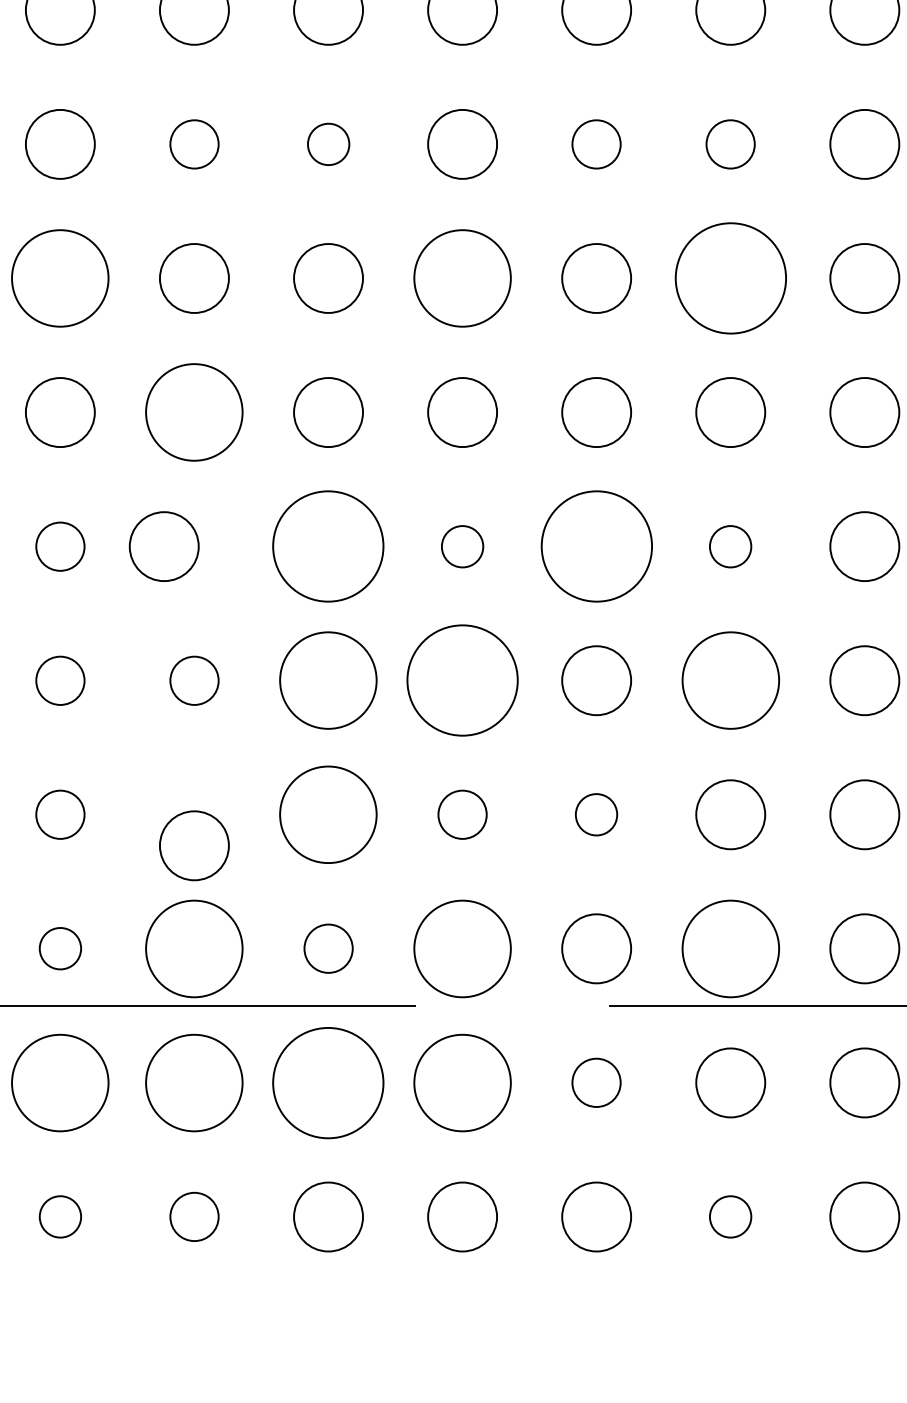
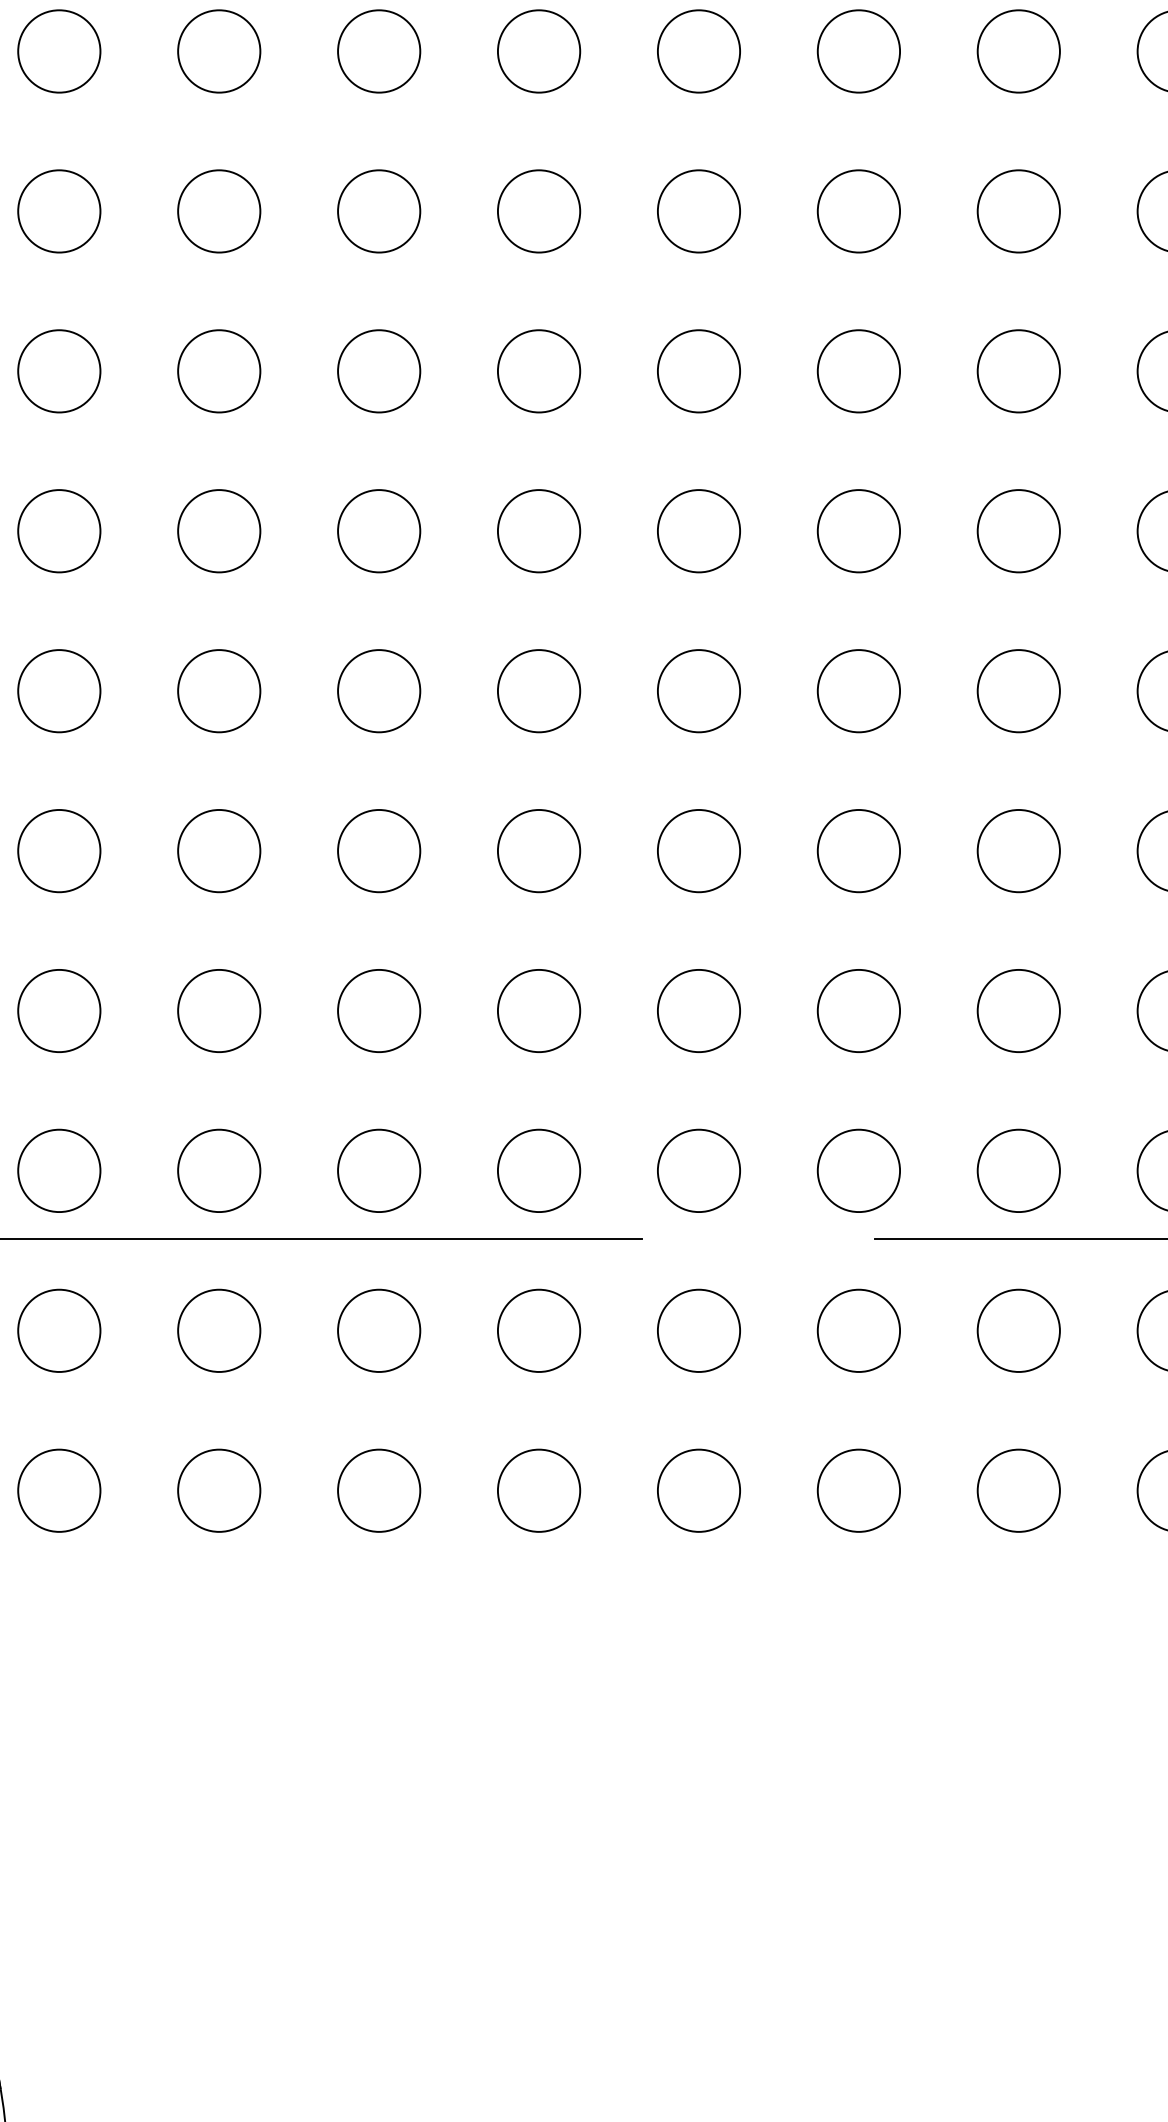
part: (194, 144) -> (379, 211), size x1.43
part: (328, 144) -> (539, 211), size x1.67
part: (596, 144) -> (858, 211), size x1.43
part: (730, 144) -> (1018, 211), size x1.43
part: (60, 278) -> (219, 371), size x0.71
part: (462, 278) -> (698, 371), size x0.71
part: (730, 278) -> (1018, 371), size x0.62
part: (194, 412) -> (379, 531), size x0.71
part: (60, 546) -> (219, 691), size x1.43
part: (164, 546) -> (379, 691), moved
part: (328, 546) -> (539, 691), size x0.62
part: (462, 546) -> (698, 691), size x1.67
part: (596, 546) -> (858, 691), size x0.62
part: (730, 546) -> (1018, 691), size x1.67
part: (60, 681) -> (219, 851), size x1.43
part: (194, 681) -> (379, 851), size x1.43
part: (328, 681) -> (539, 851), size x0.71
part: (462, 681) -> (698, 851), size x0.62
part: (730, 681) -> (1018, 851), size x0.71
part: (60, 814) -> (219, 1010), size x1.43
part: (328, 814) -> (539, 1010), size x0.71
part: (462, 814) -> (698, 1010), size x1.43
part: (596, 814) -> (858, 1010), size x1.67
part: (194, 845) -> (379, 1010), moved
part: (60, 948) -> (219, 1170), size x1.67
part: (194, 948) -> (379, 1170), size x0.71
part: (328, 948) -> (539, 1170), size x1.43
part: (462, 948) -> (698, 1170), size x0.71
part: (730, 948) -> (1018, 1170), size x0.71
part: (60, 1082) -> (219, 1330), size x0.71
part: (194, 1082) -> (379, 1330), size x0.71
part: (328, 1082) -> (539, 1330), size x0.62
part: (462, 1082) -> (698, 1330), size x0.71
part: (596, 1082) -> (858, 1330), size x1.43
part: (60, 1216) -> (219, 1490), size x1.67
part: (194, 1216) -> (379, 1490), size x1.43
part: (730, 1216) -> (1018, 1490), size x1.67

